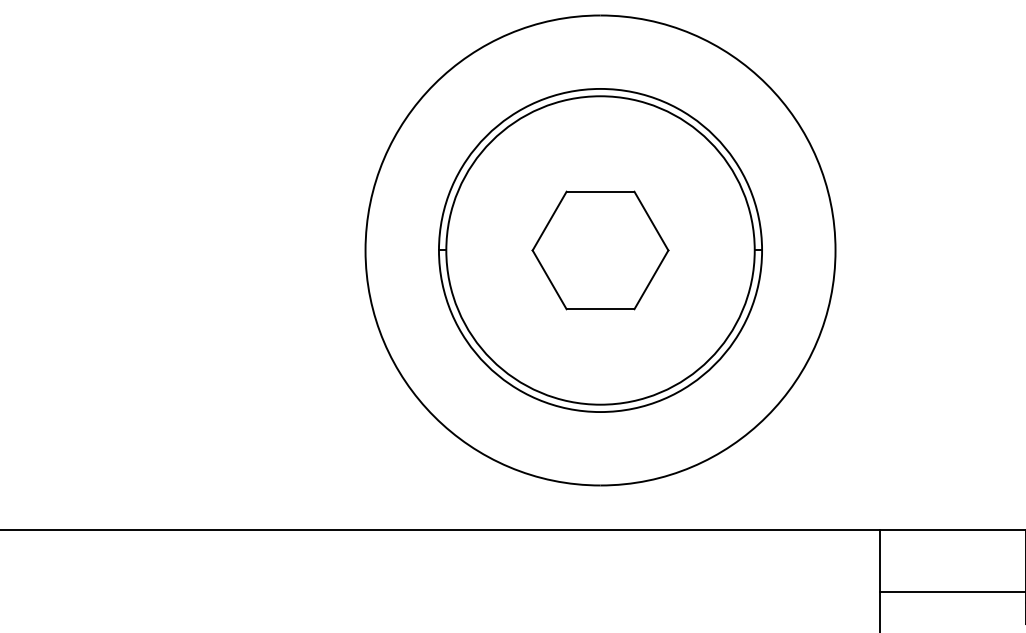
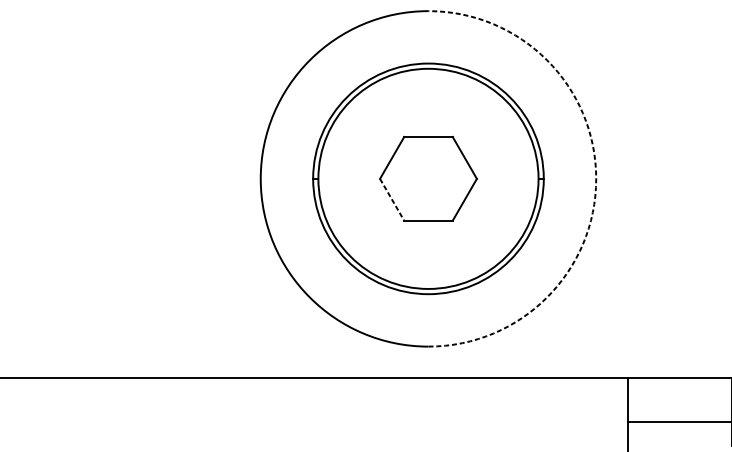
arc: (835, 250) -> (596, 178), solid -> dashed
line: (549, 279) -> (392, 199), solid -> dashed

